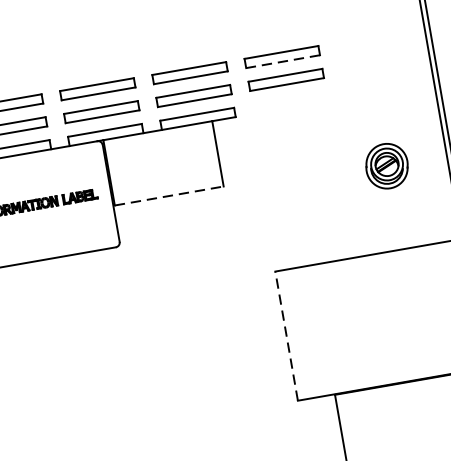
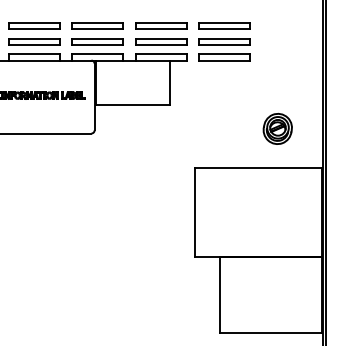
line: (282, 62) -> (224, 29), dashed -> solid
part: (290, 102) -> (224, 57), added
part: (386, 165) -> (277, 128), moved
line: (169, 195) -> (133, 105), dashed -> solid
line: (287, 335) -> (195, 212), dashed -> solid

